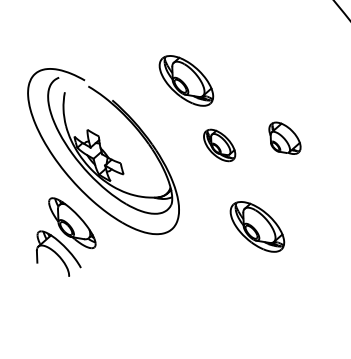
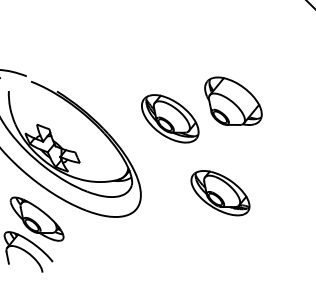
part: (186, 80) -> (127, 60), removed
part: (284, 138) -> (233, 101), size x1.67
part: (219, 145) -> (169, 118), size x1.67

